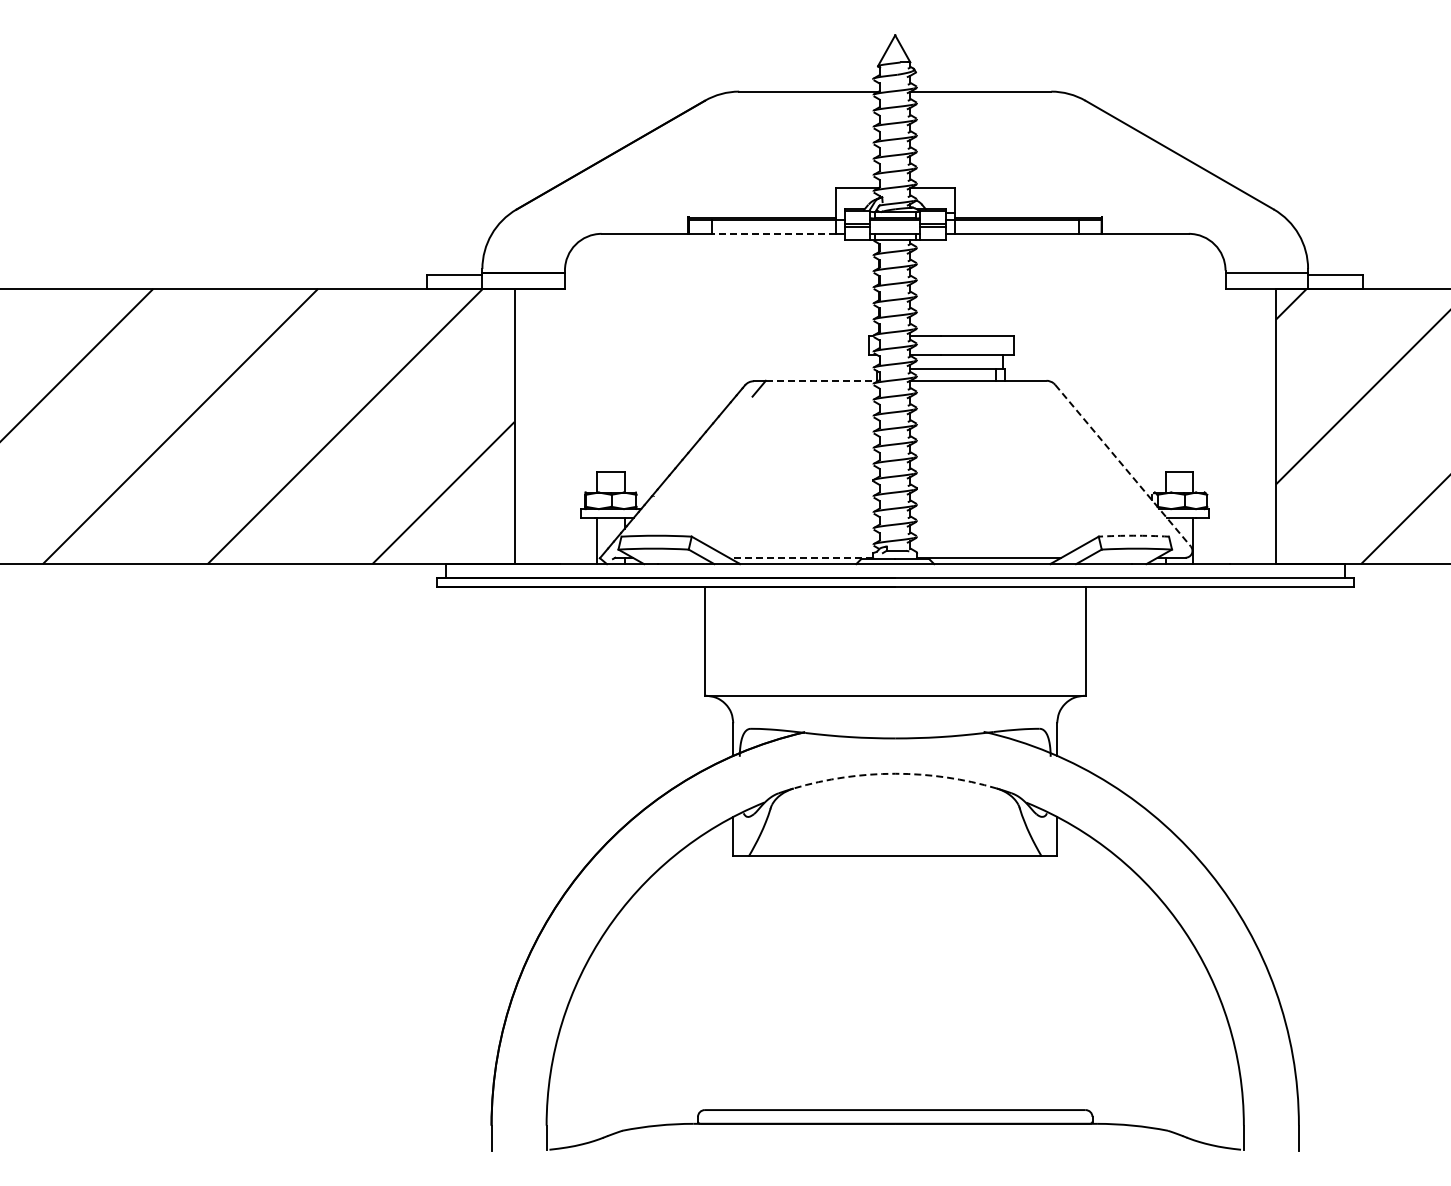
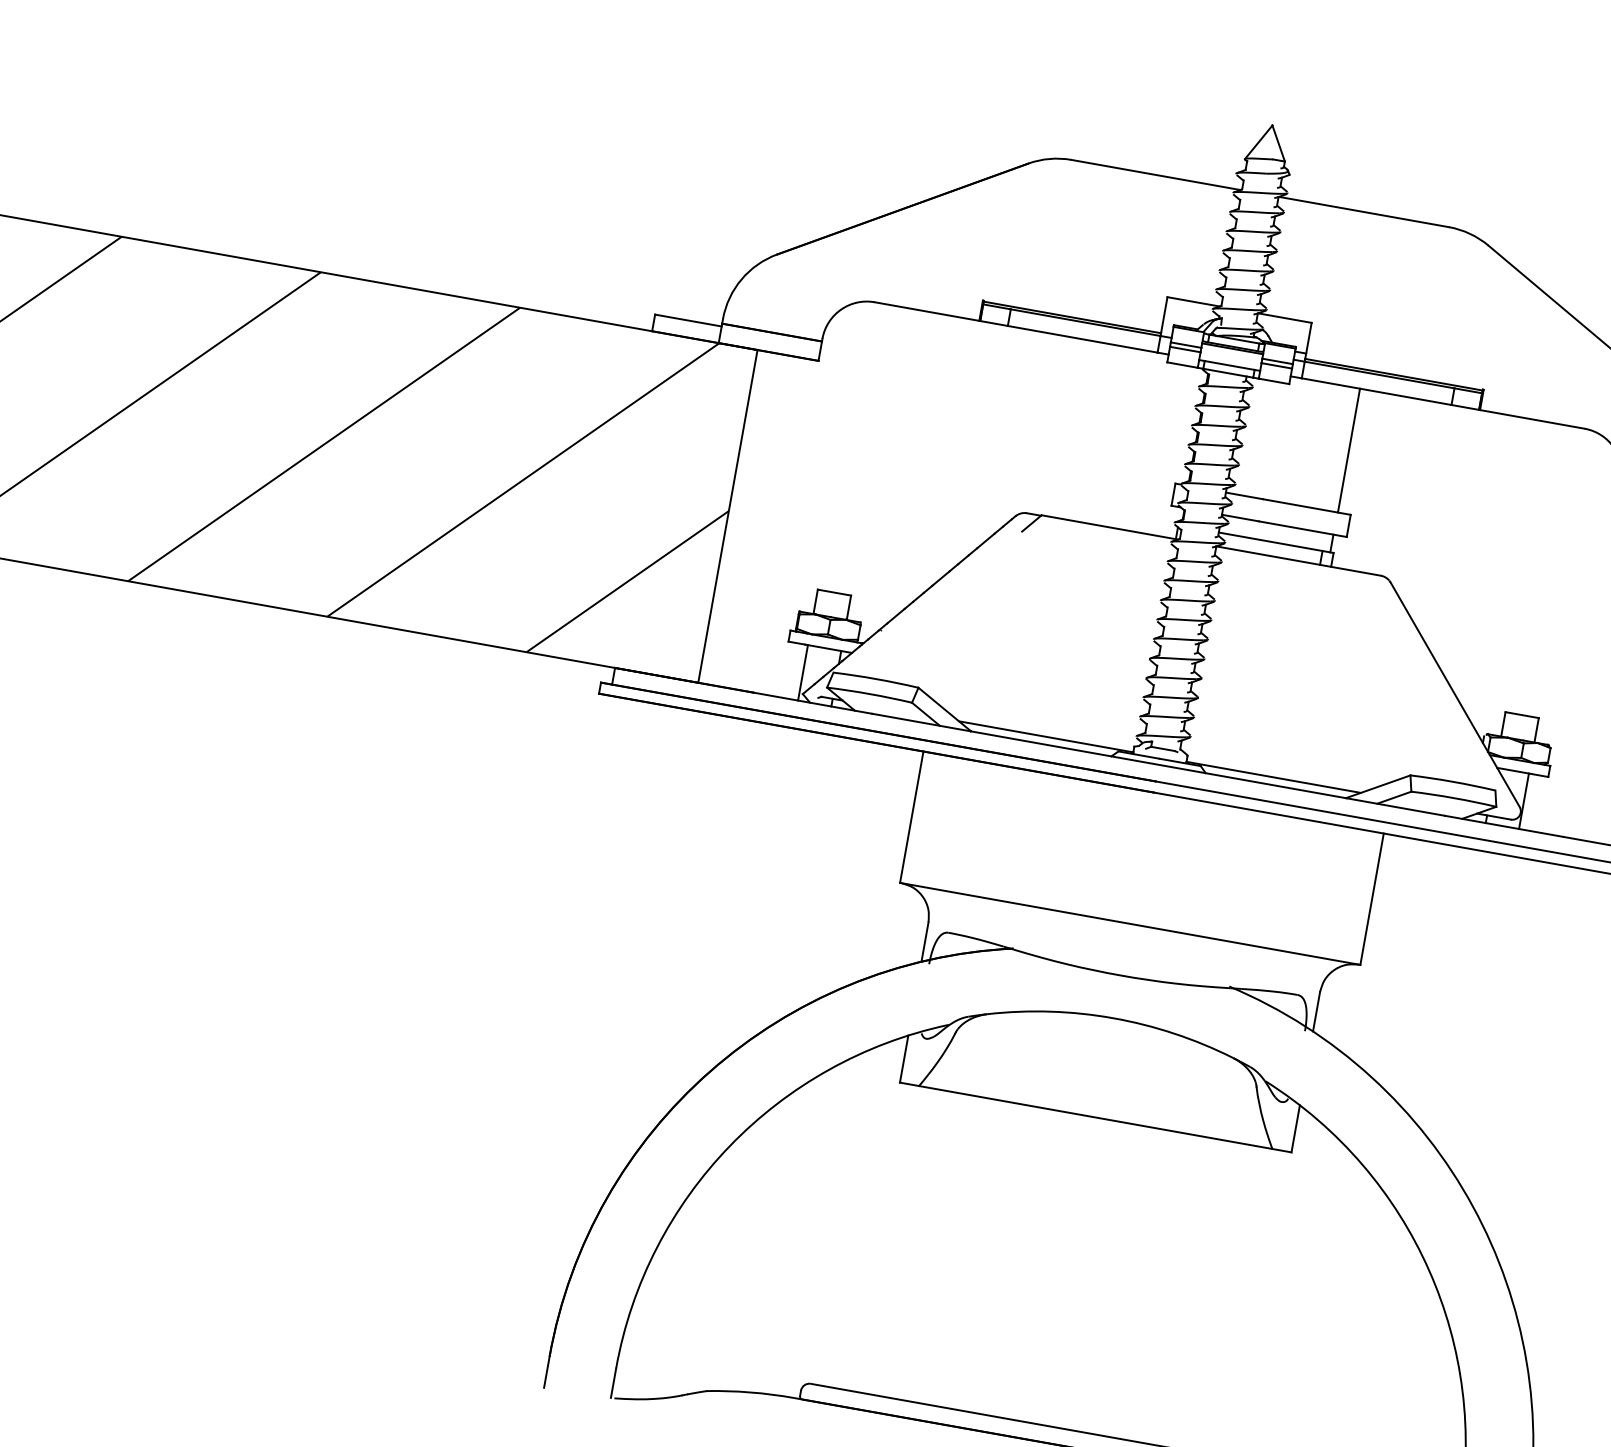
line: (773, 233) -> (1082, 338), dashed -> solid
line: (1003, 284) -> (1349, 450), added
line: (822, 380) -> (1110, 527), dashed -> solid
line: (1123, 466) -> (1455, 695), dashed -> solid
arc: (1133, 535) -> (1452, 781), dashed -> solid
line: (800, 557) -> (1045, 736), dashed -> solid
arc: (895, 773) -> (1113, 1017), dashed -> solid

